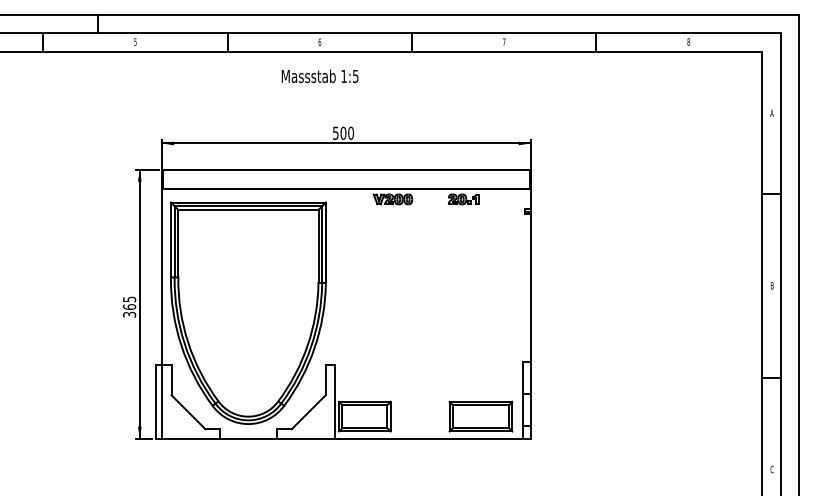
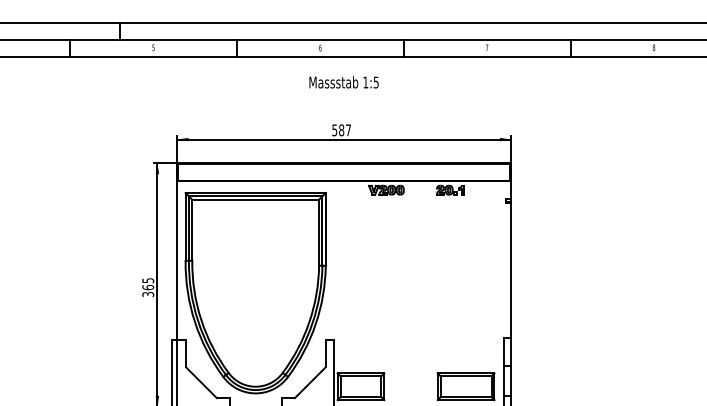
text: (319, 75) -> (343, 81), moved
text: (346, 132) -> (344, 129), 500 -> 587

